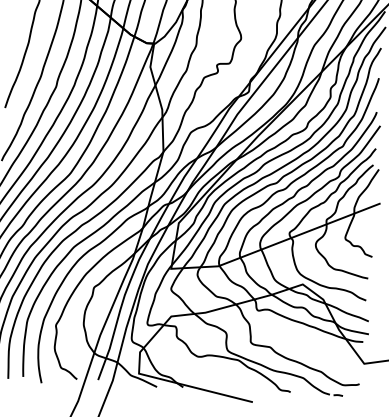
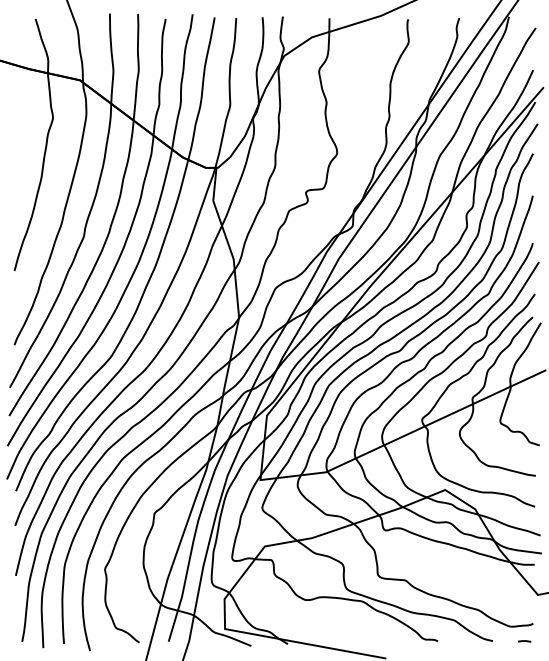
line: (338, 395) -> (524, 641), moved

